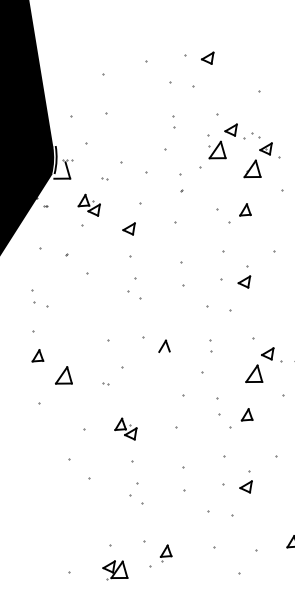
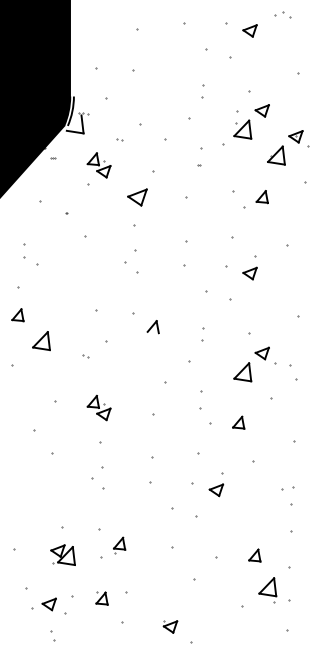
part: (251, 135) -> (282, 14), moved
part: (129, 229) -> (137, 197), size x1.4
part: (246, 415) -> (238, 422), moved

